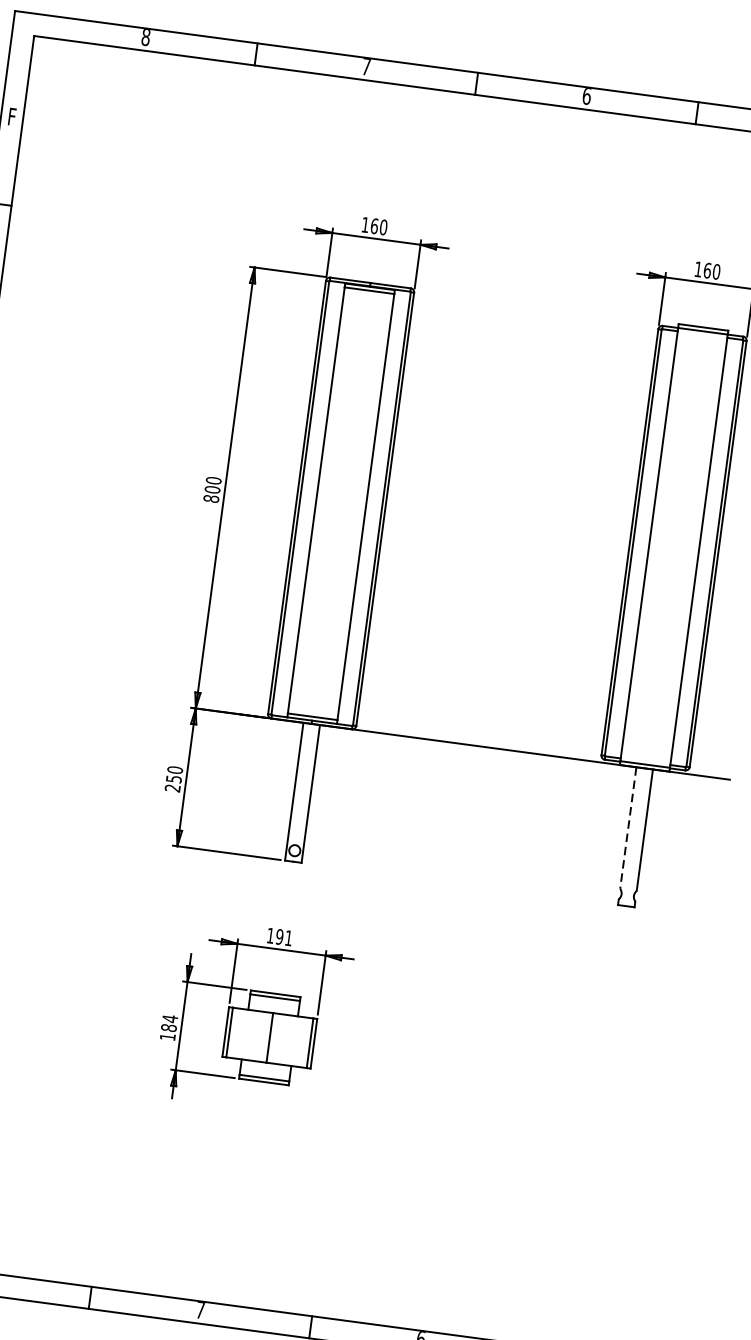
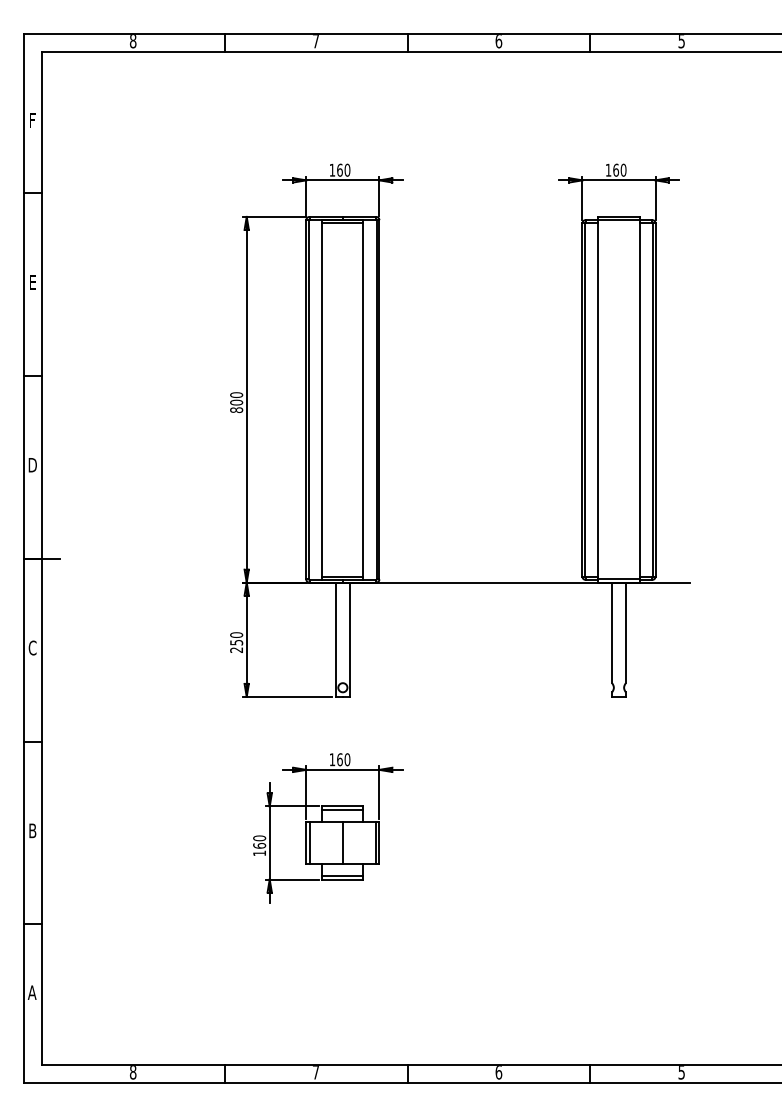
line: (628, 828) -> (612, 633), dashed -> solid
text: (284, 937) -> (343, 759), 191 -> 160
text: (169, 1022) -> (259, 841), 184 -> 160

